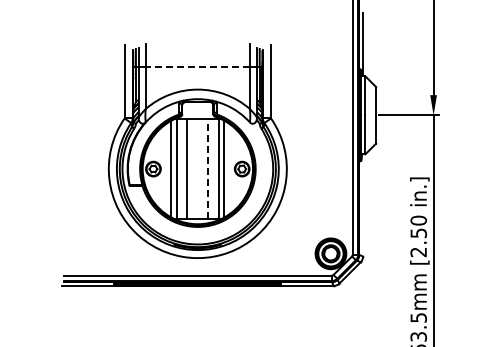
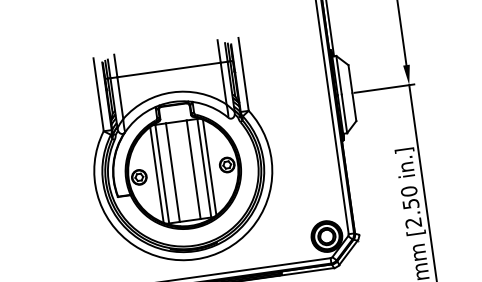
line: (197, 66) -> (168, 69), dashed -> solid
line: (208, 169) -> (193, 170), dashed -> solid

